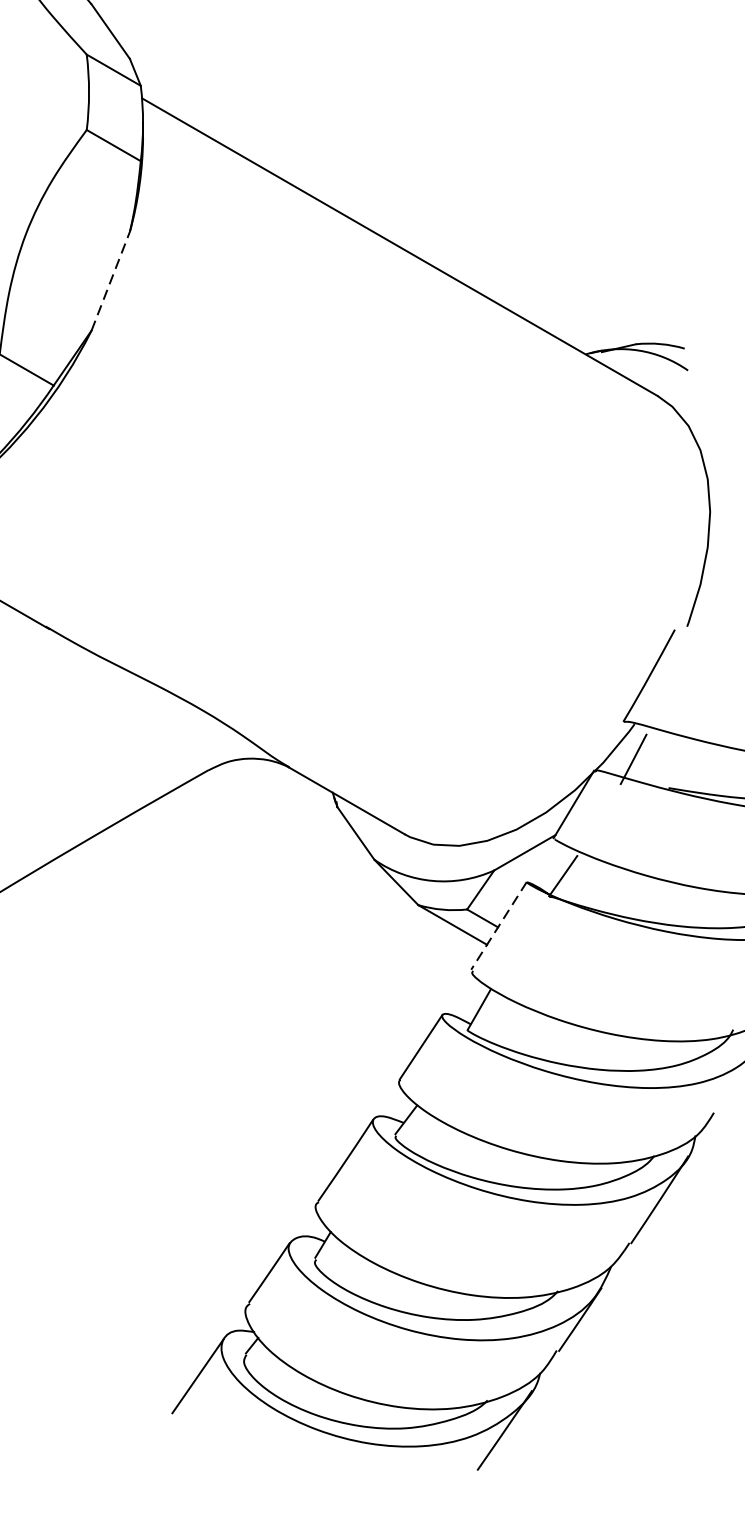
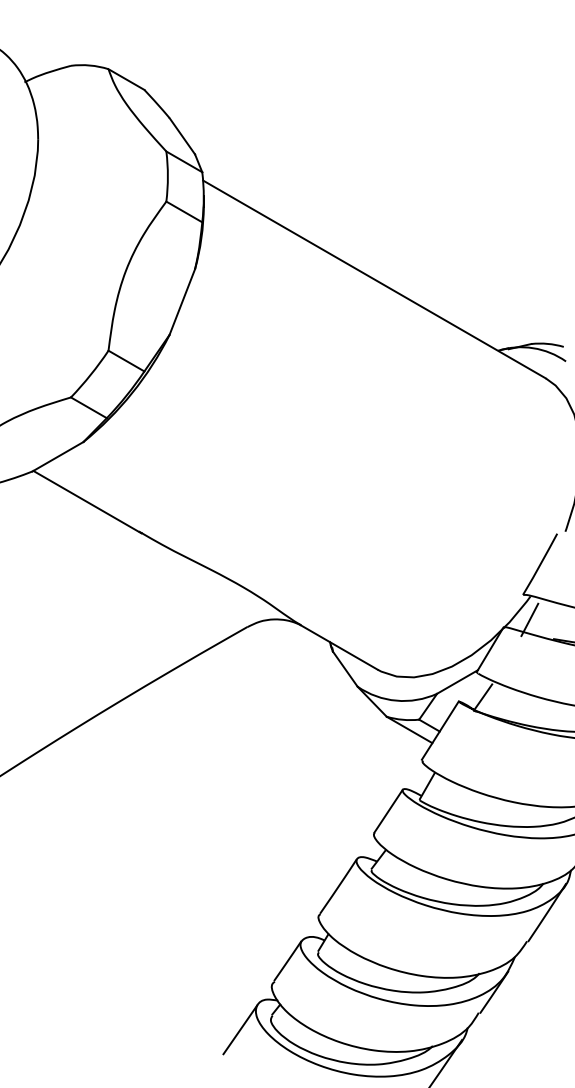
line: (111, 280) -> (182, 301), dashed -> solid
line: (499, 925) -> (440, 730), dashed -> solid

